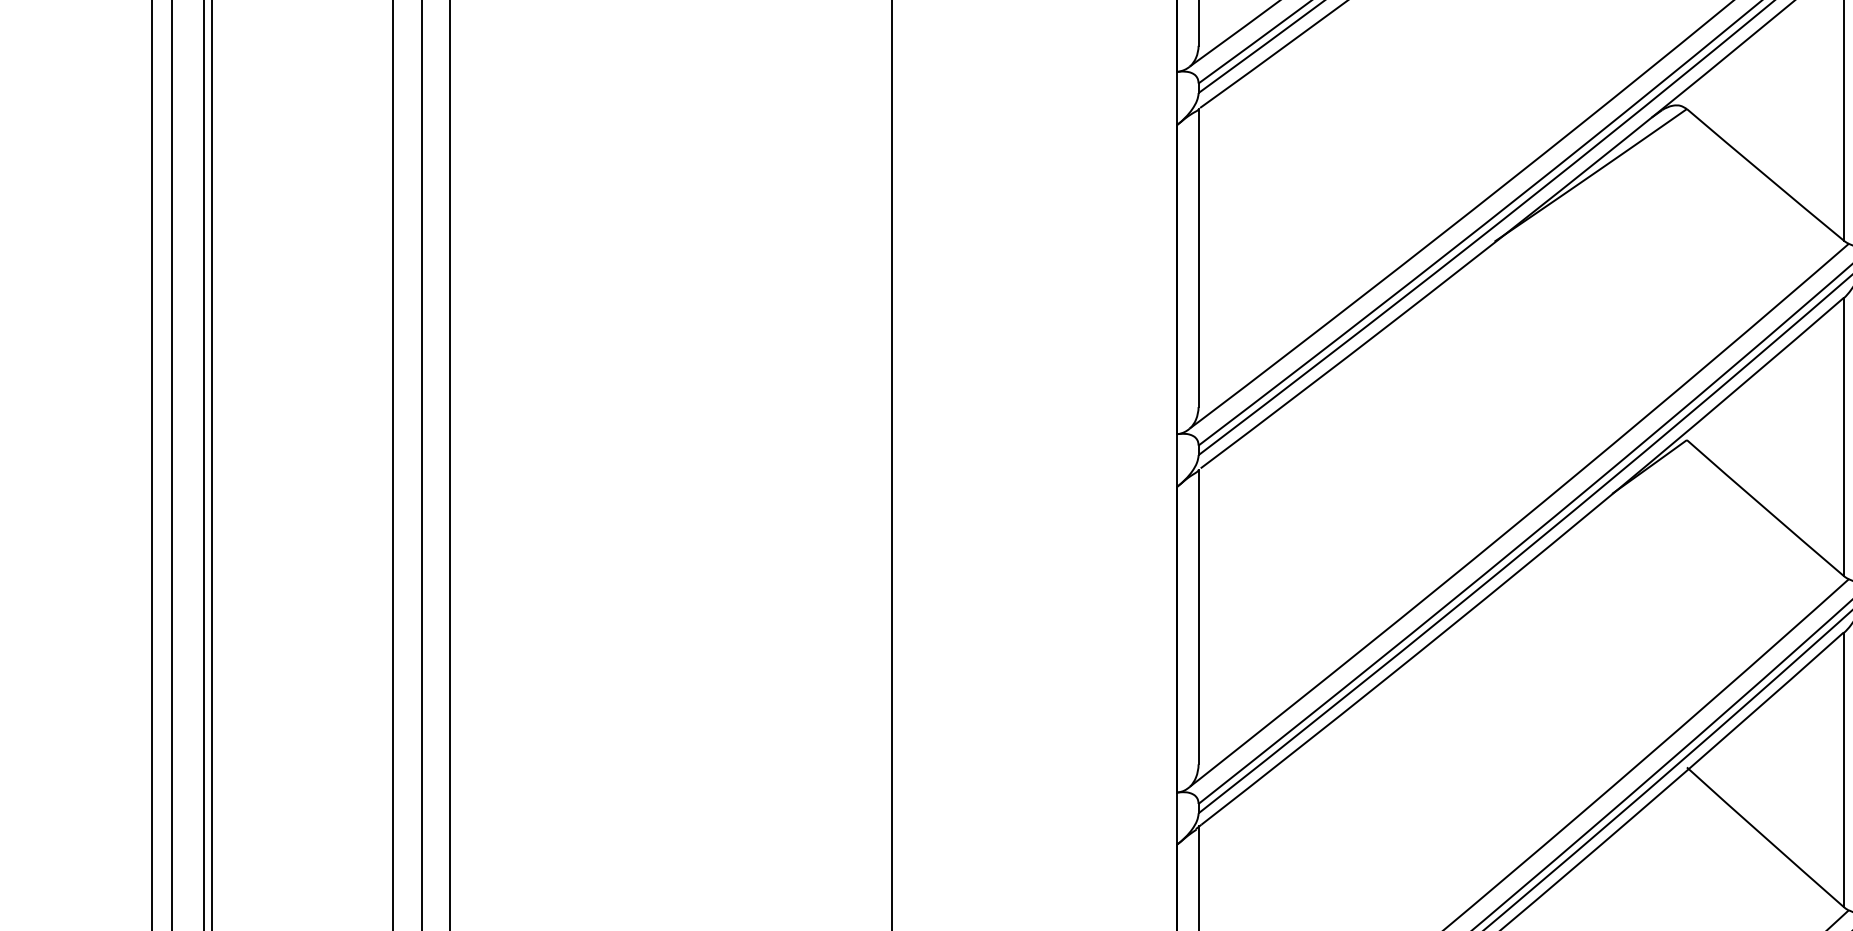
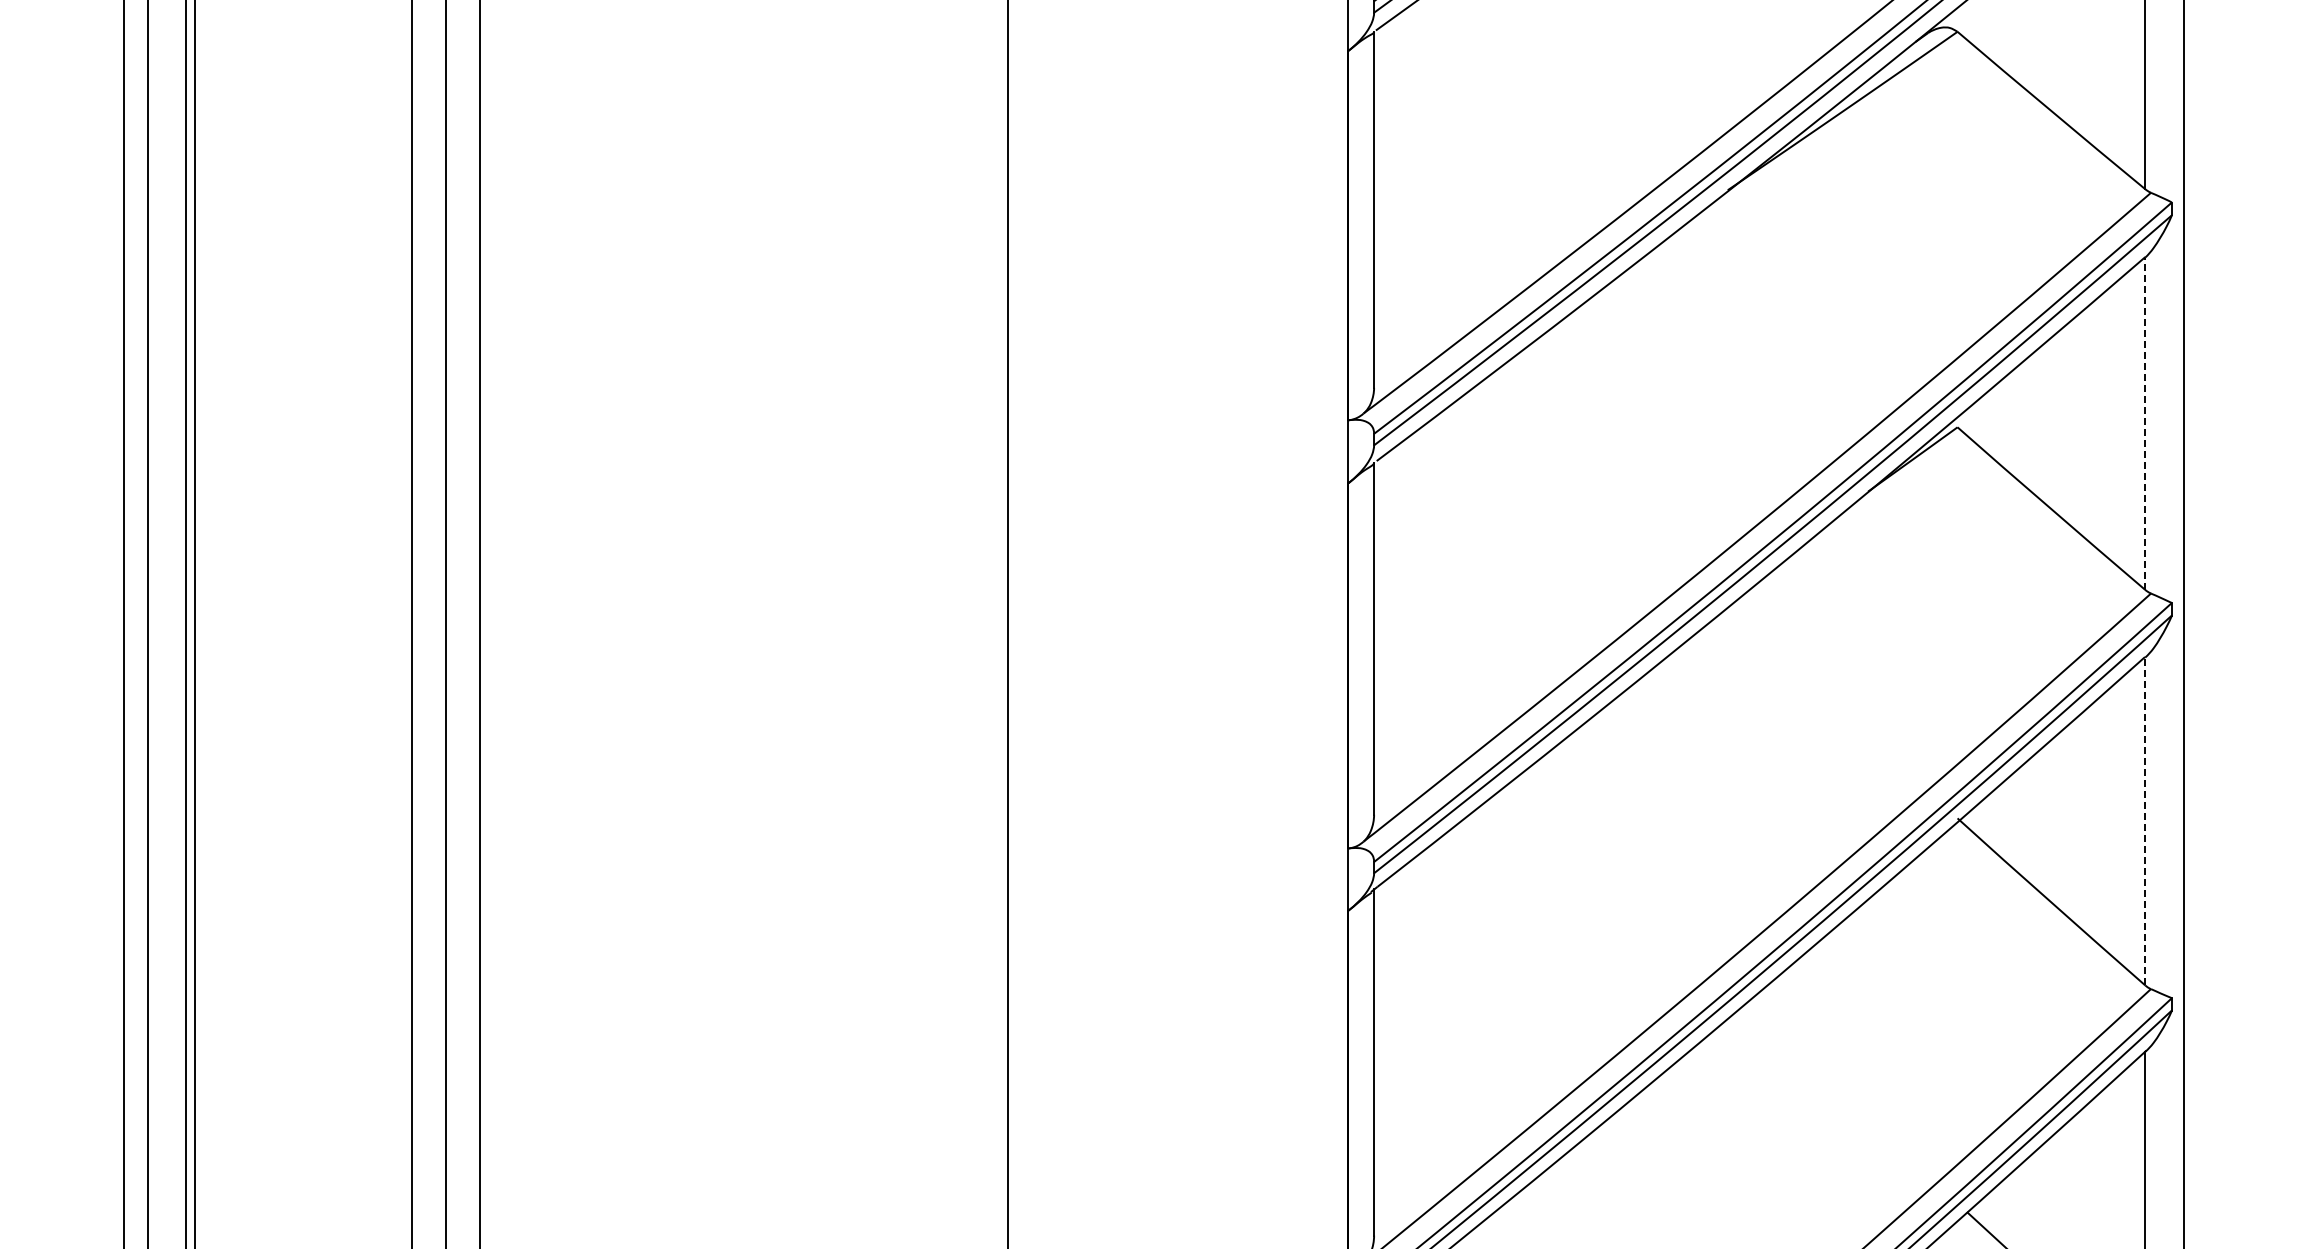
line: (1844, 436) -> (2145, 423), solid -> dashed
line: (1844, 770) -> (2145, 821), solid -> dashed

